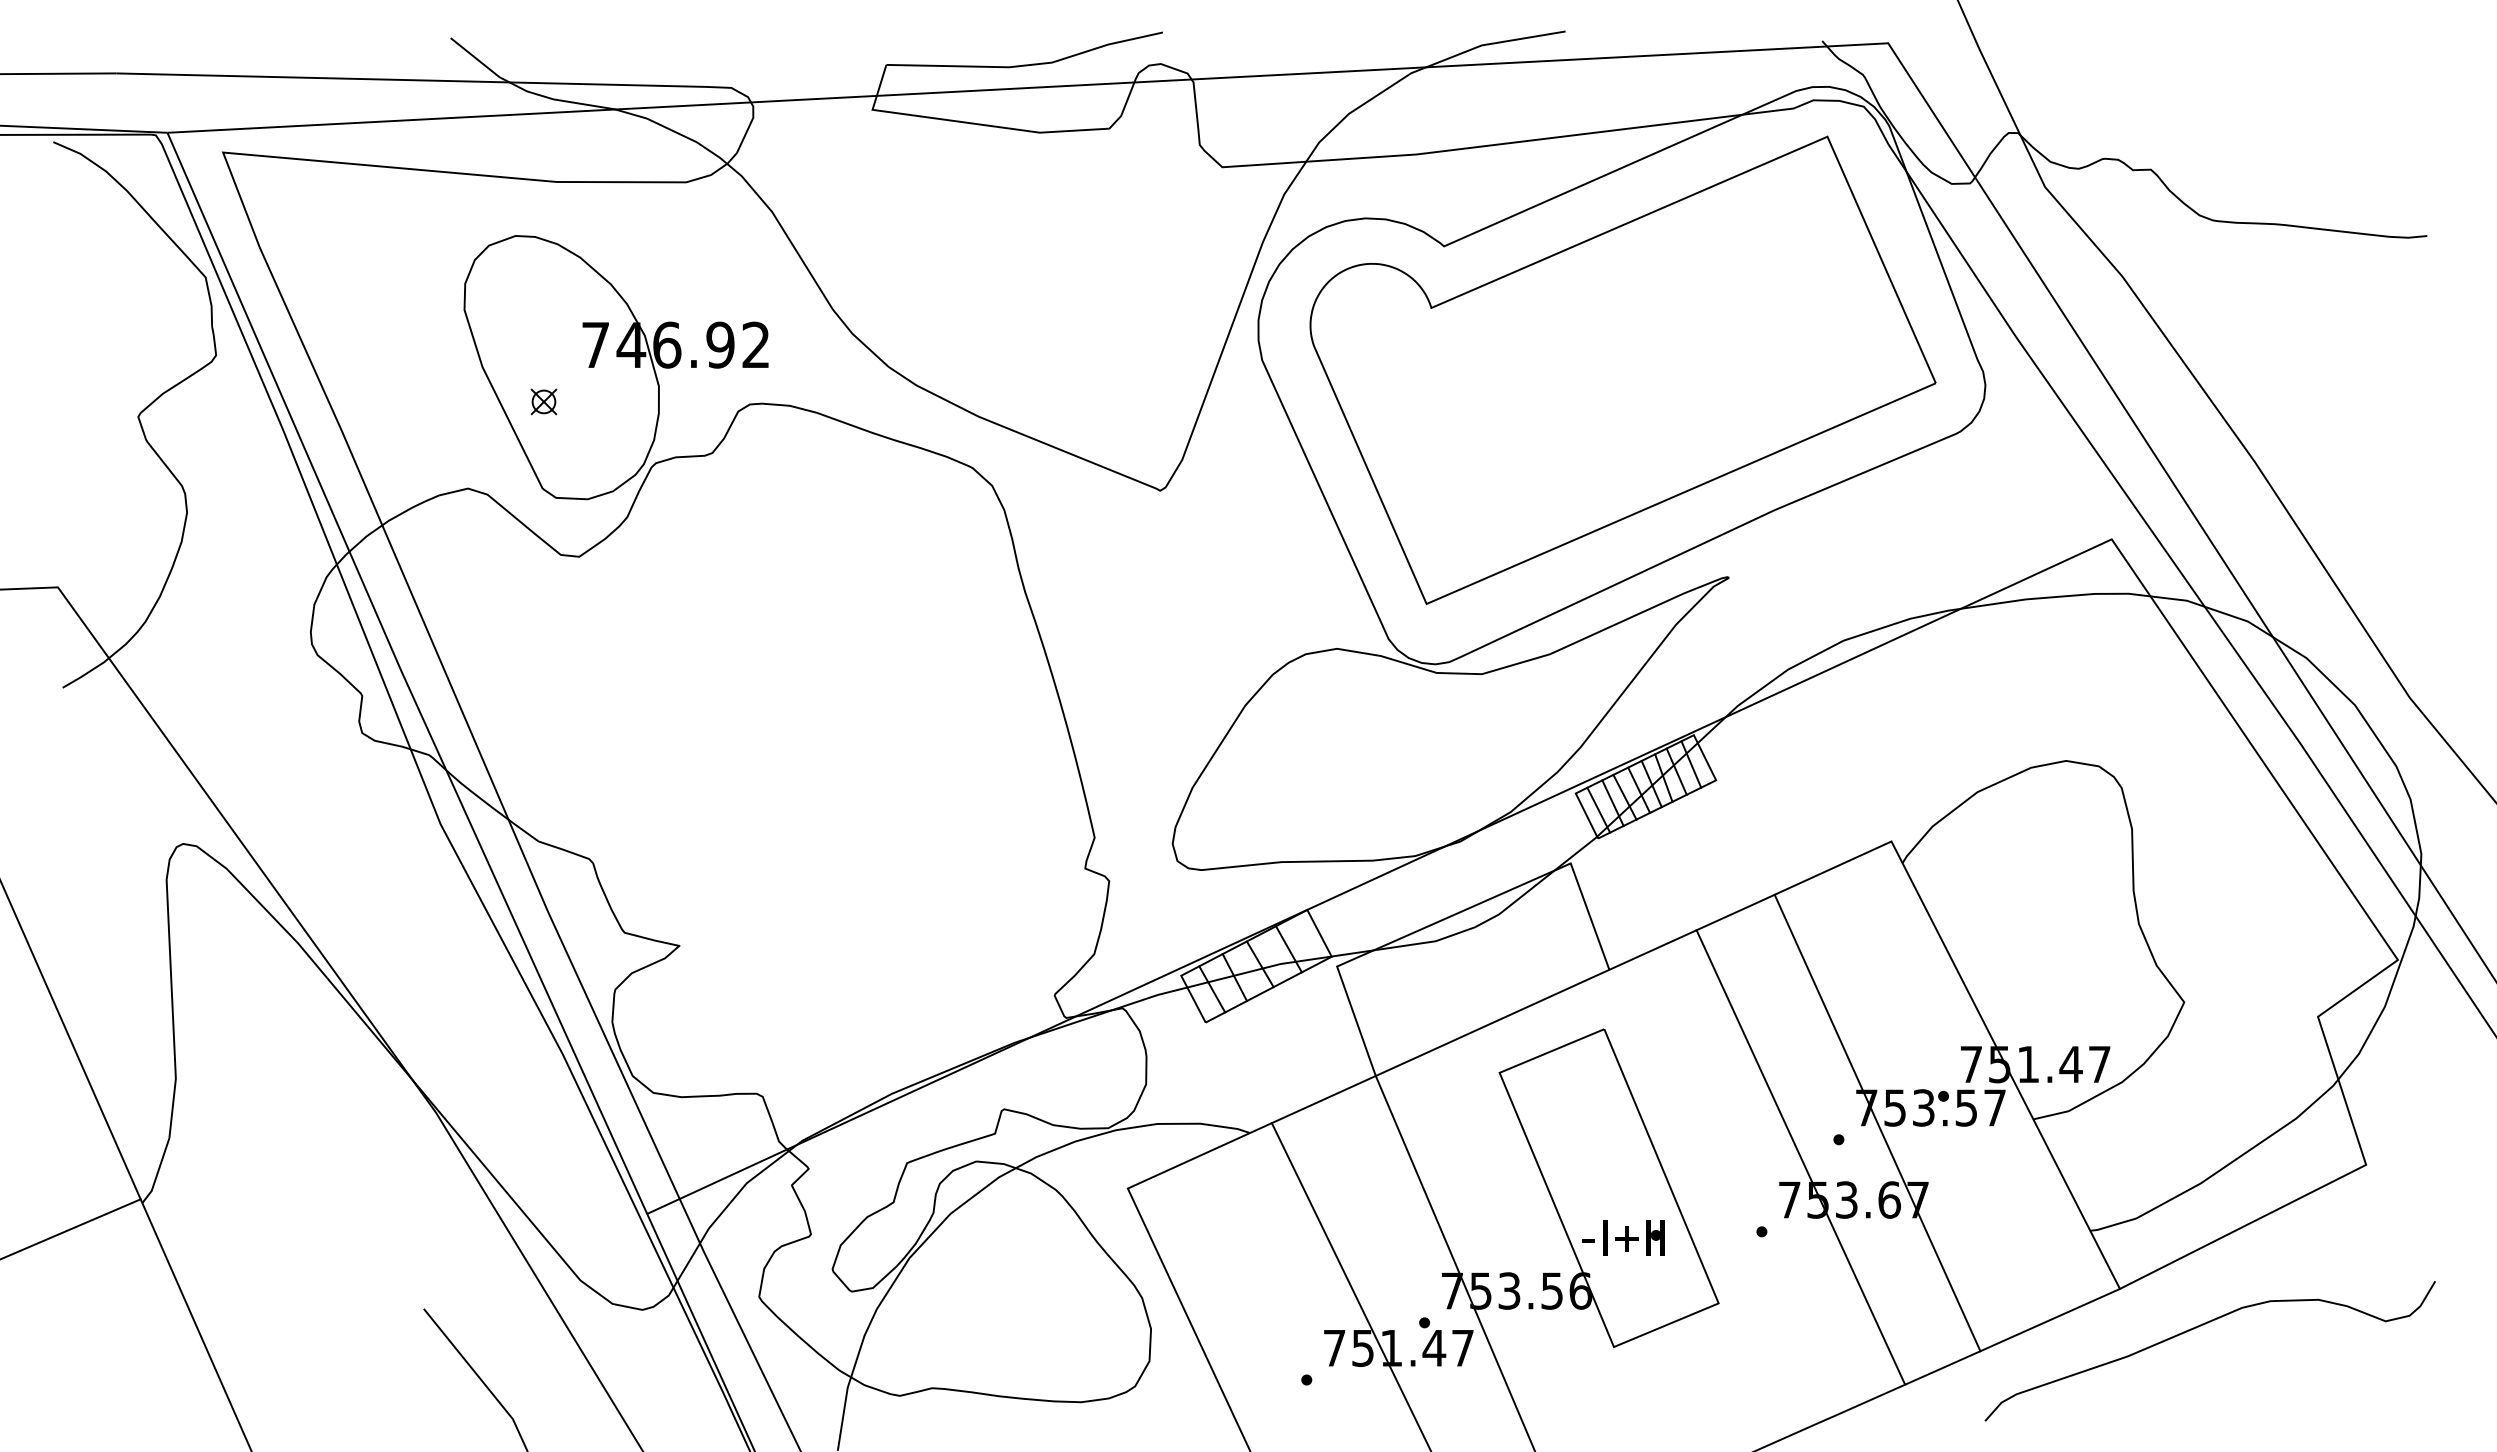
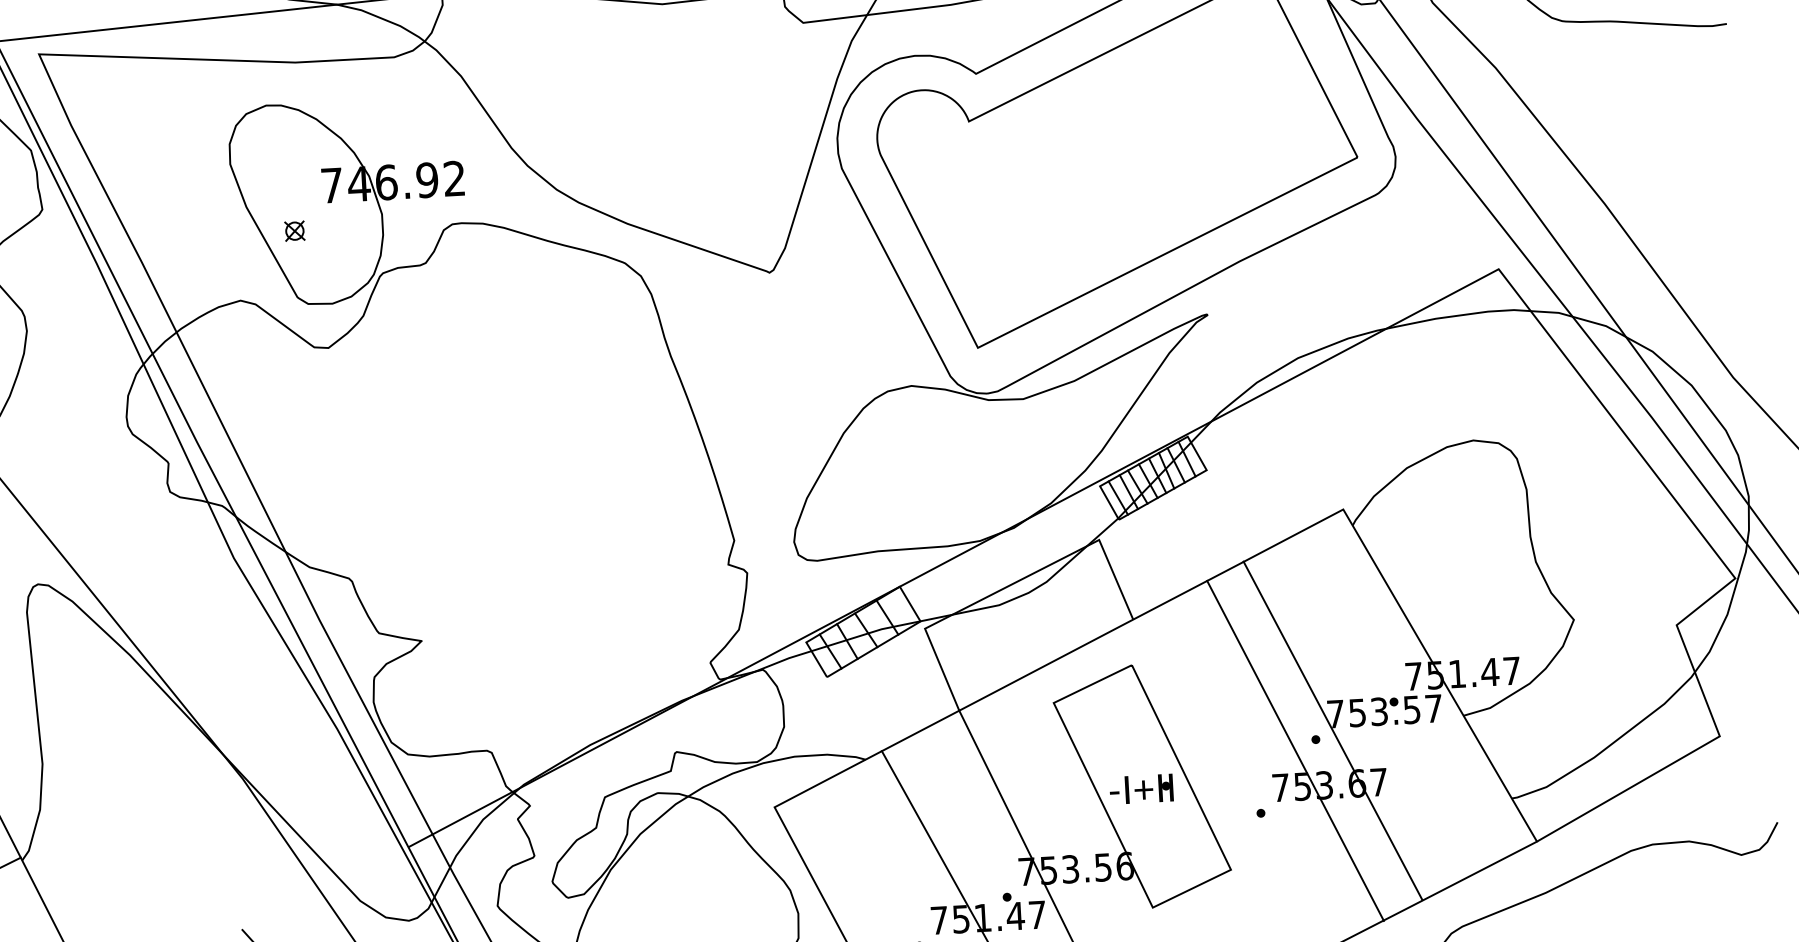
line: (1877, 1122) -> (1295, 750), moved
line: (1800, 1157) -> (1332, 730), moved
part: (1623, 1237) -> (1141, 789), moved

